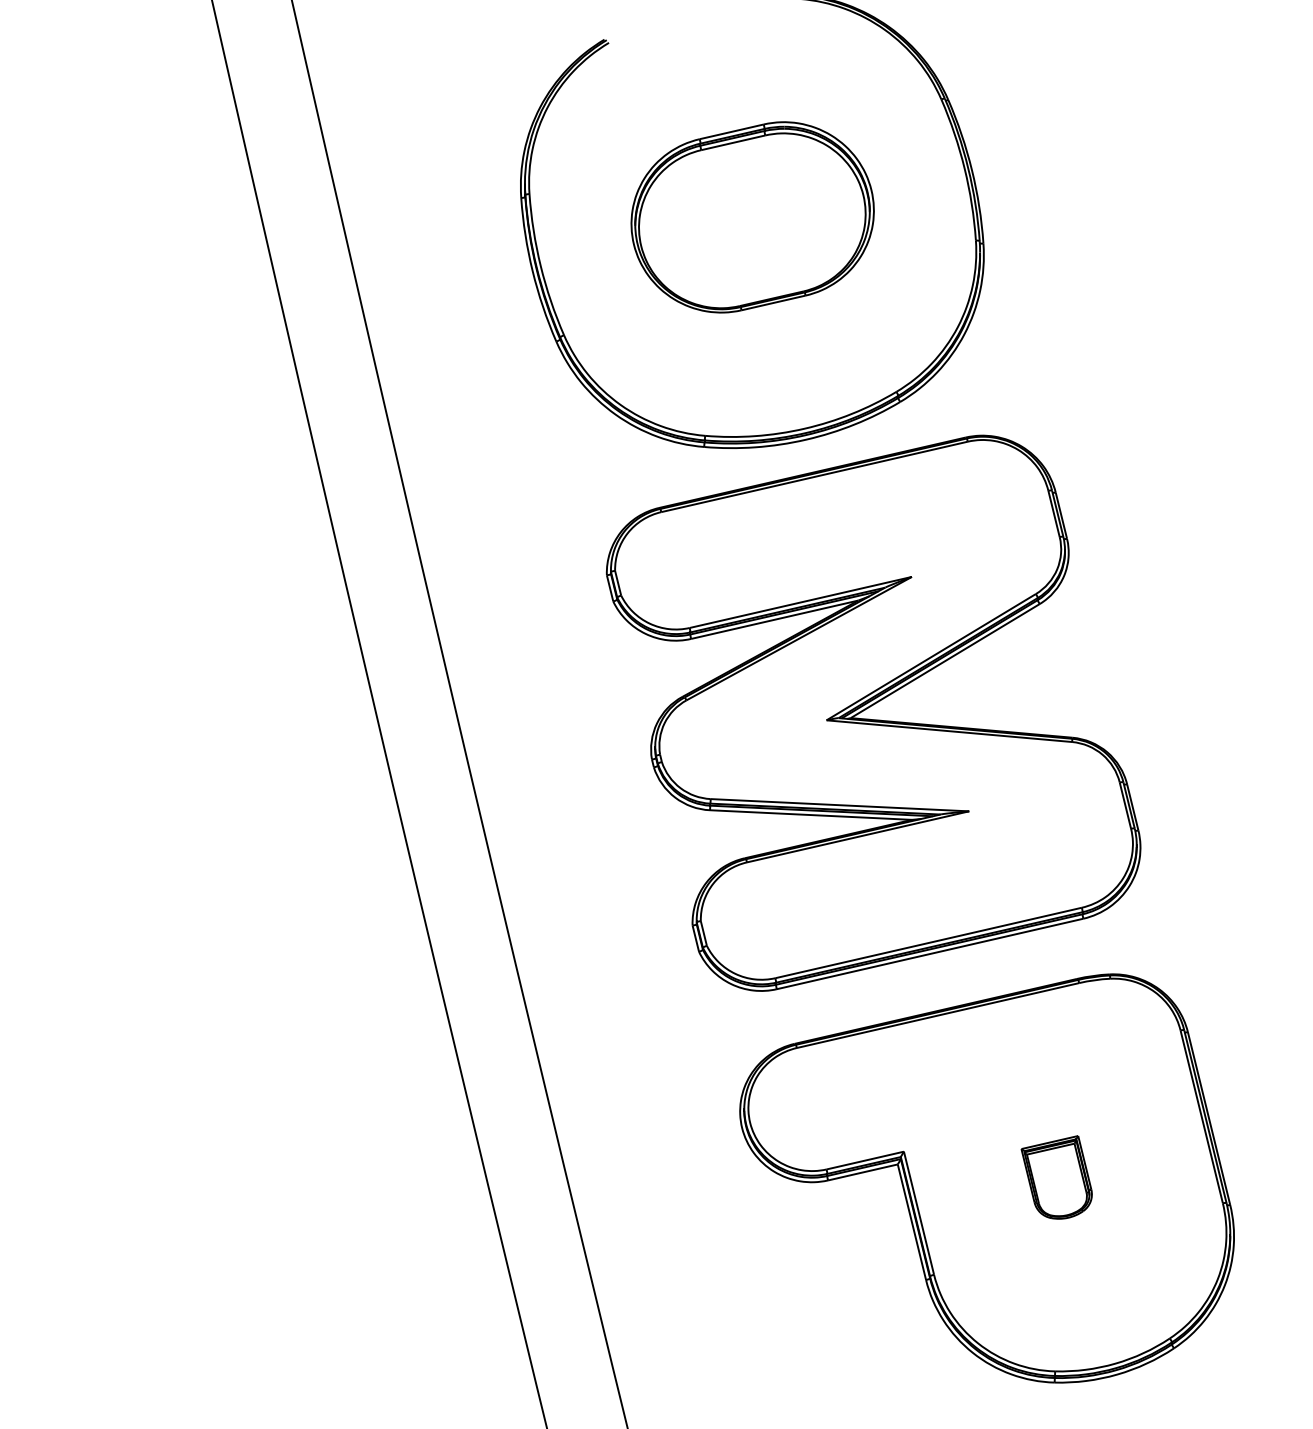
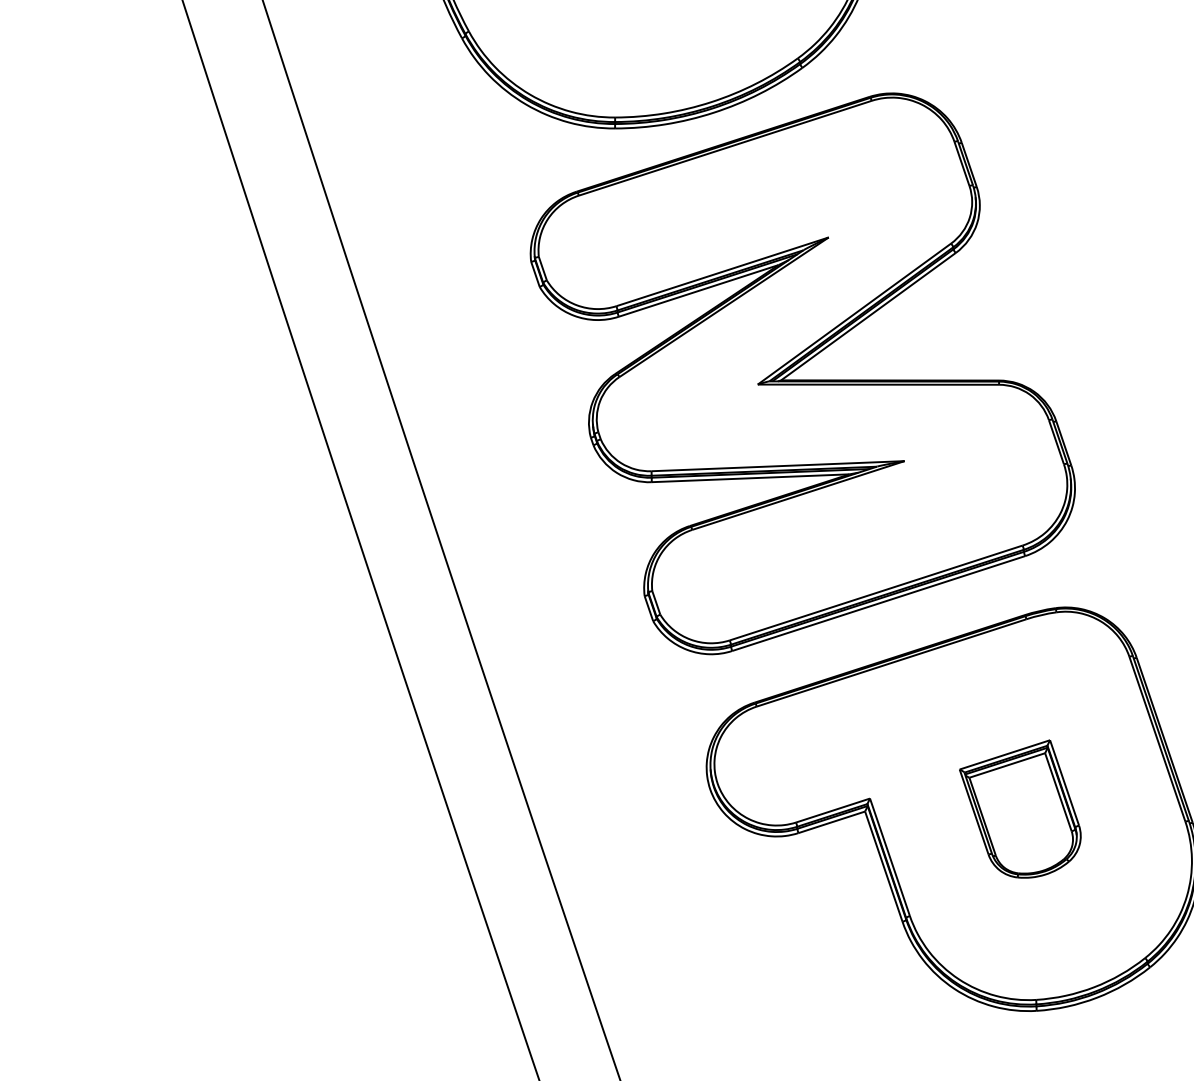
part: (1056, 1177) -> (1020, 810), size x1.67

